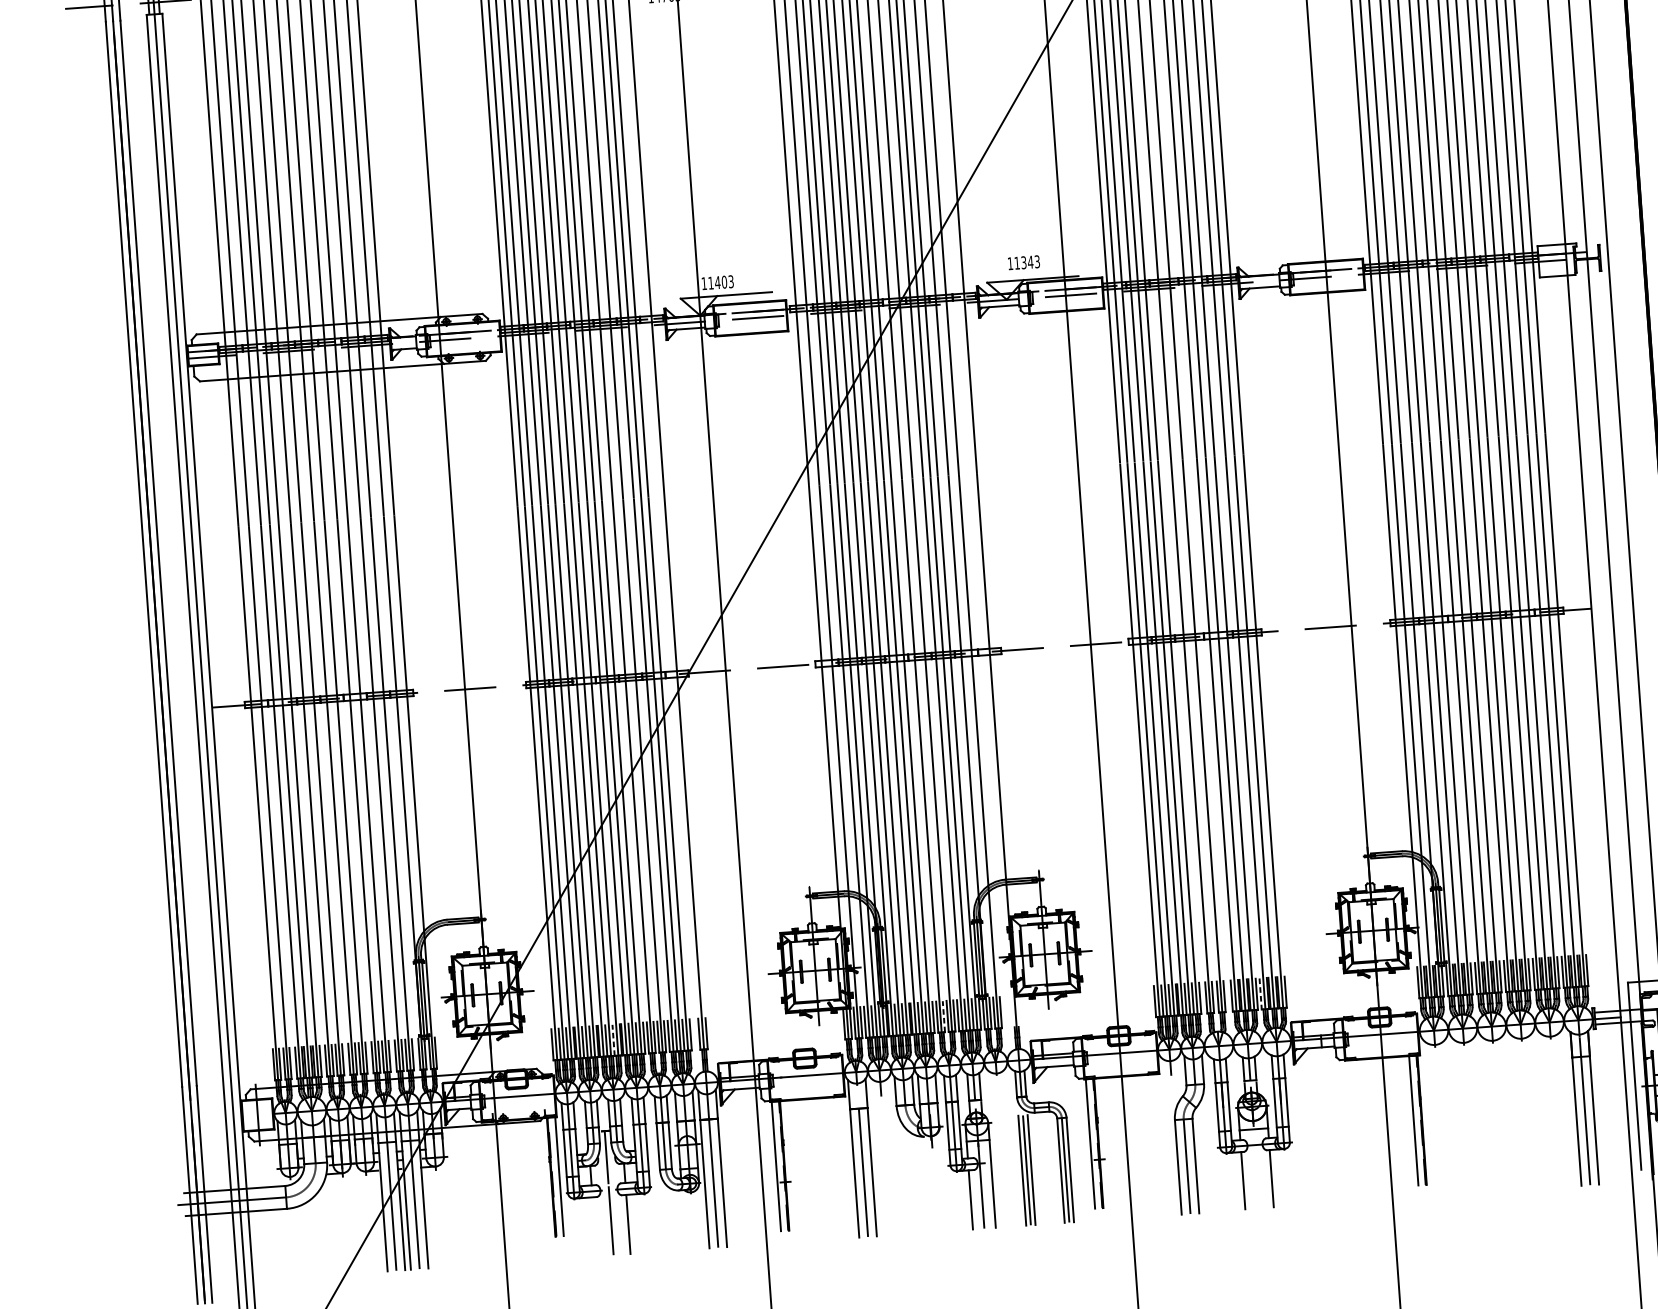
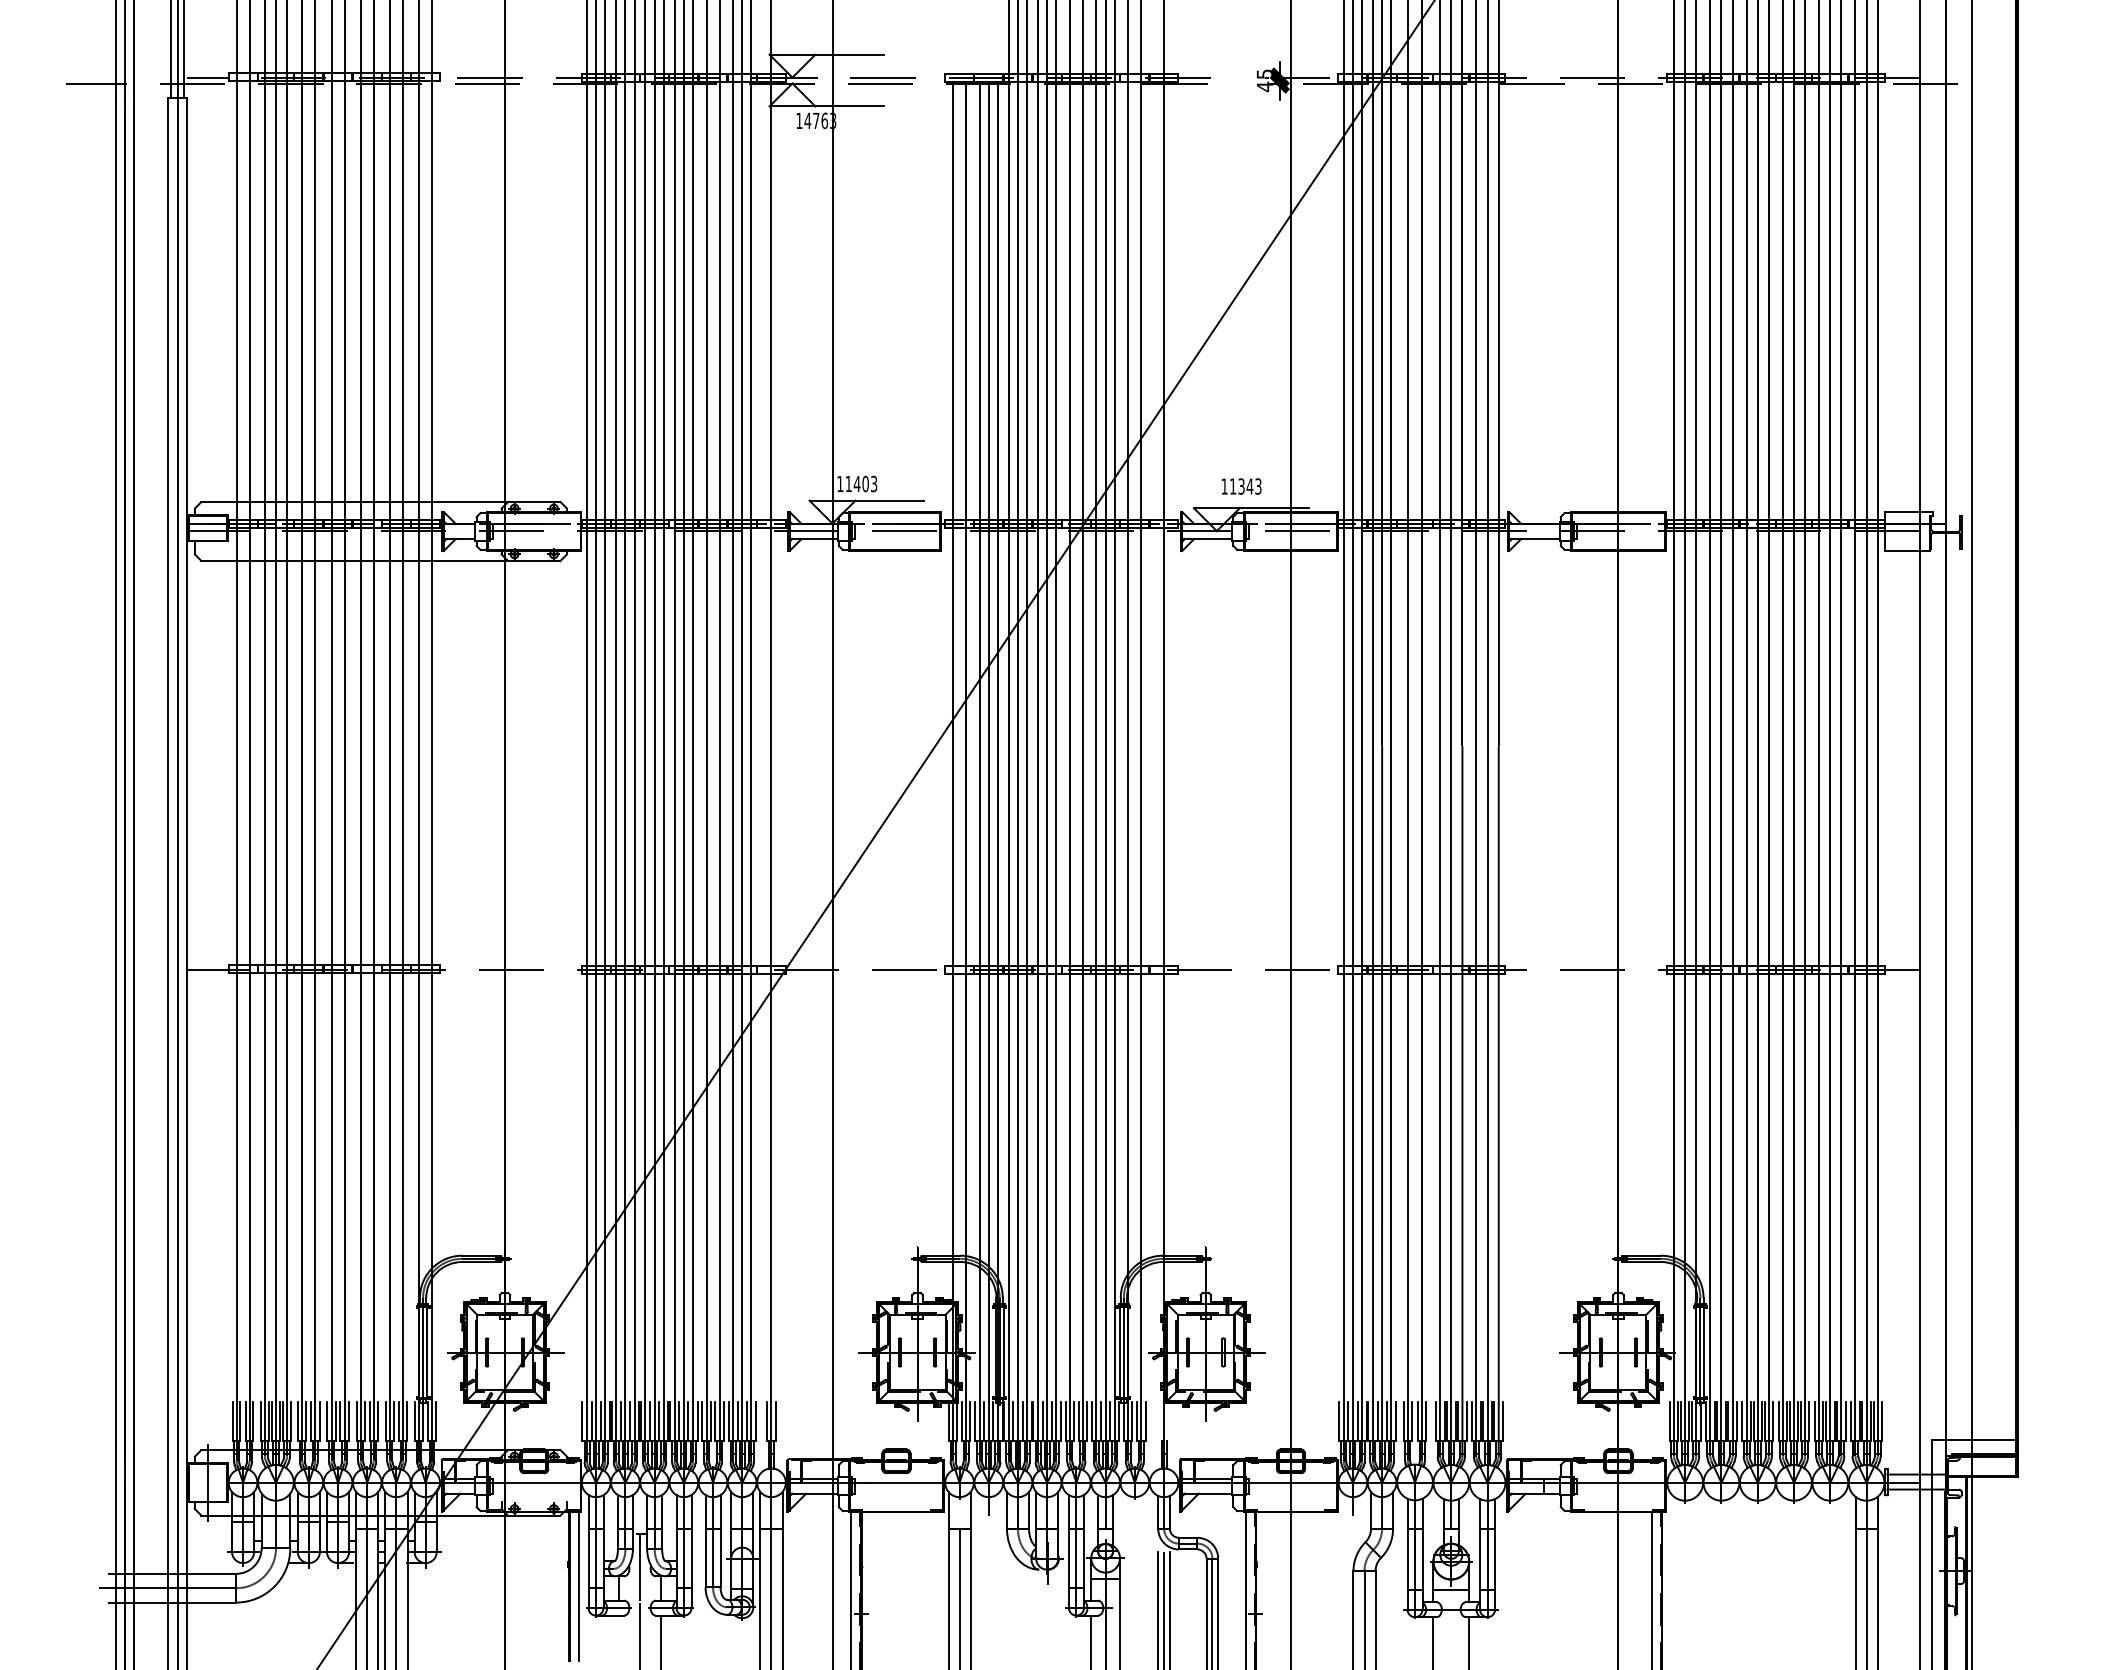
line: (1260, 994) -> (1471, 1421), dashed -> solid
line: (944, 1016) -> (1074, 1421), dashed -> solid
line: (613, 1040) -> (659, 1421), dashed -> solid

